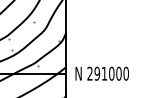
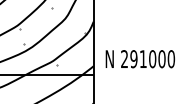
text: (101, 73) -> (139, 58), moved

